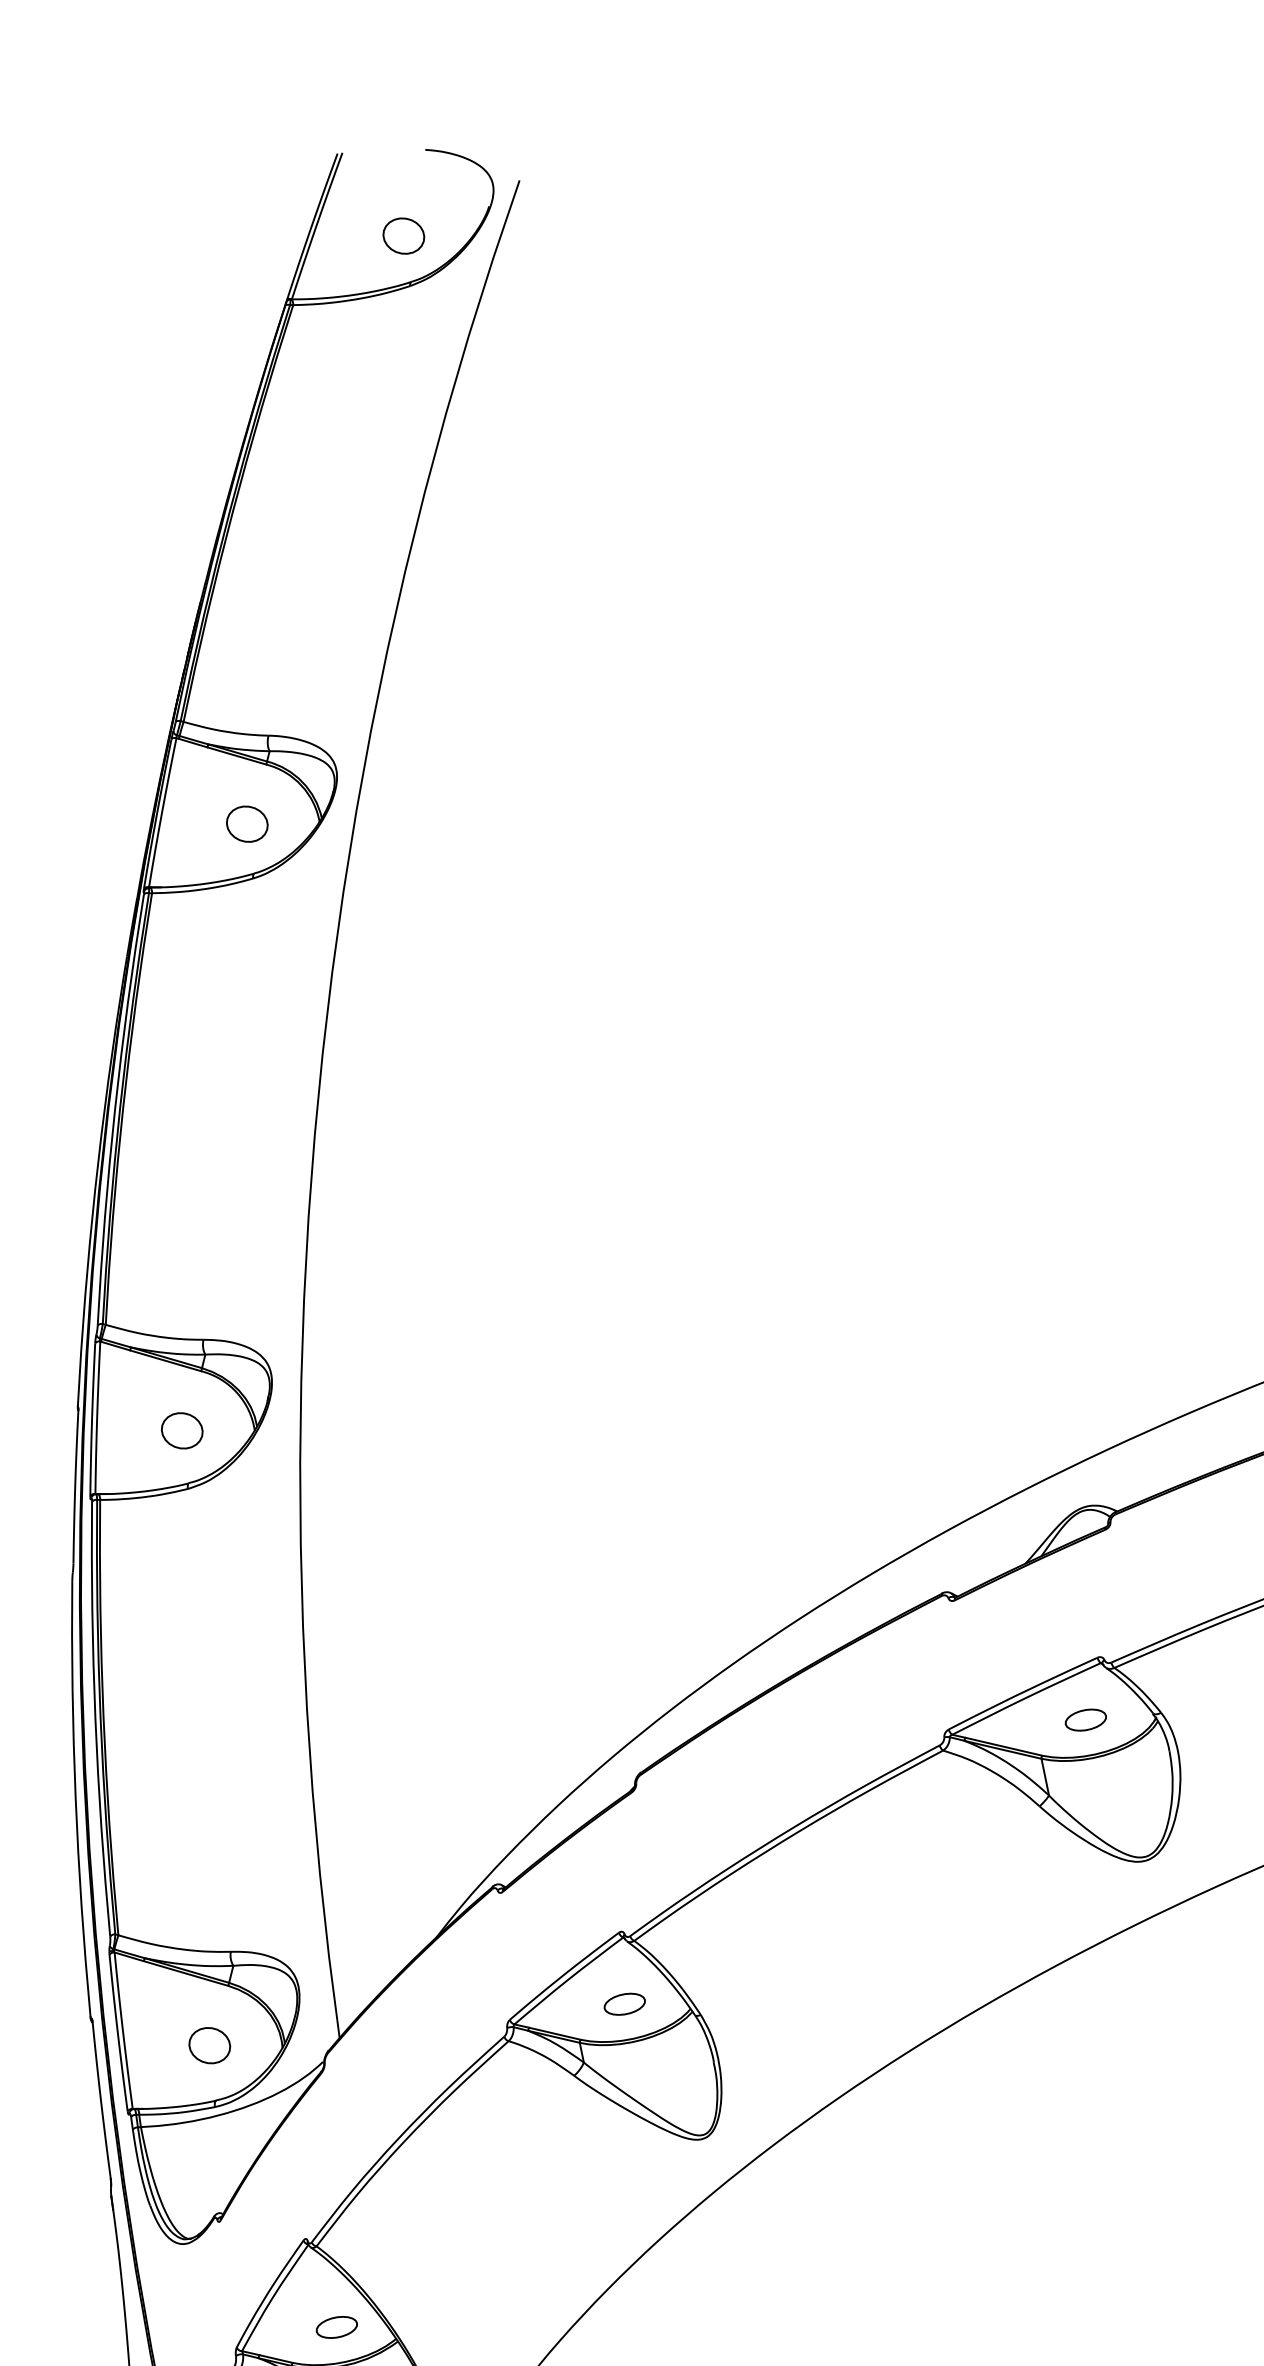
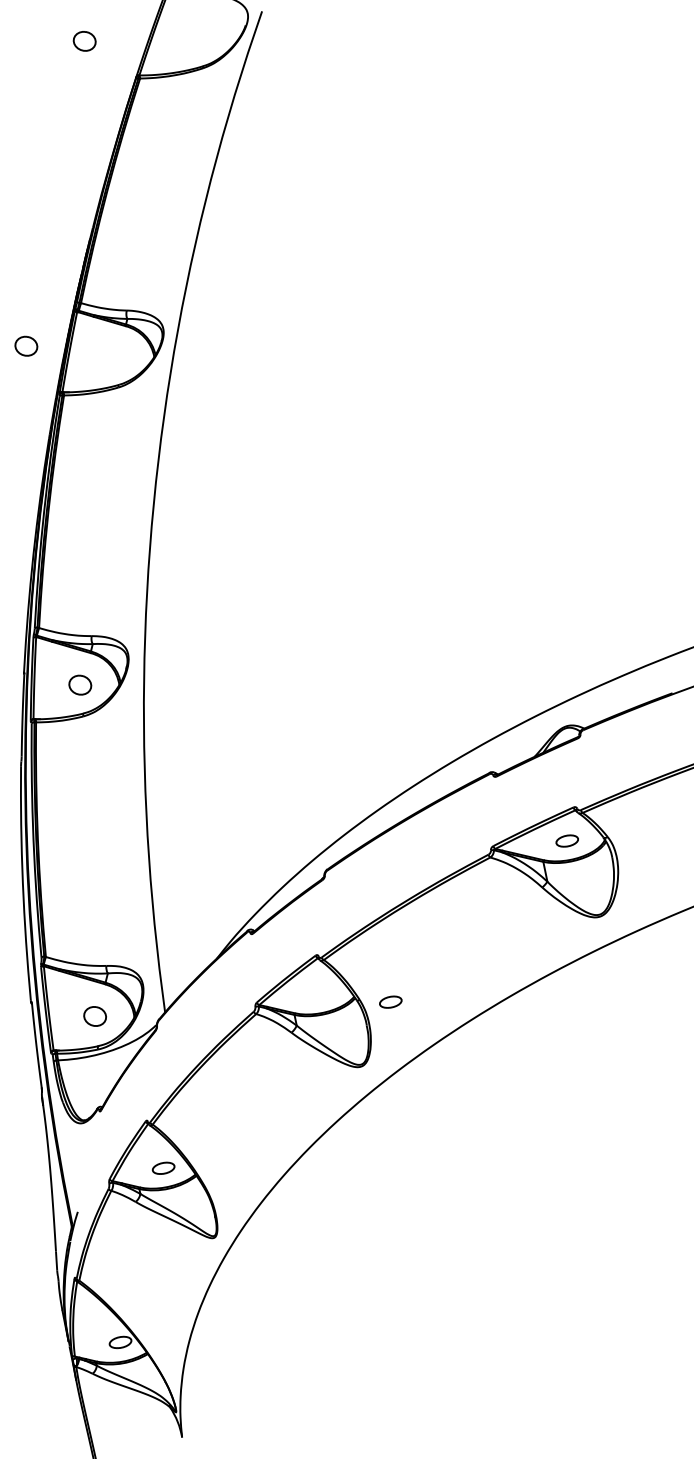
part: (403, 236) -> (84, 41), moved
part: (247, 822) -> (26, 345), moved
part: (624, 2002) -> (390, 1001), moved

